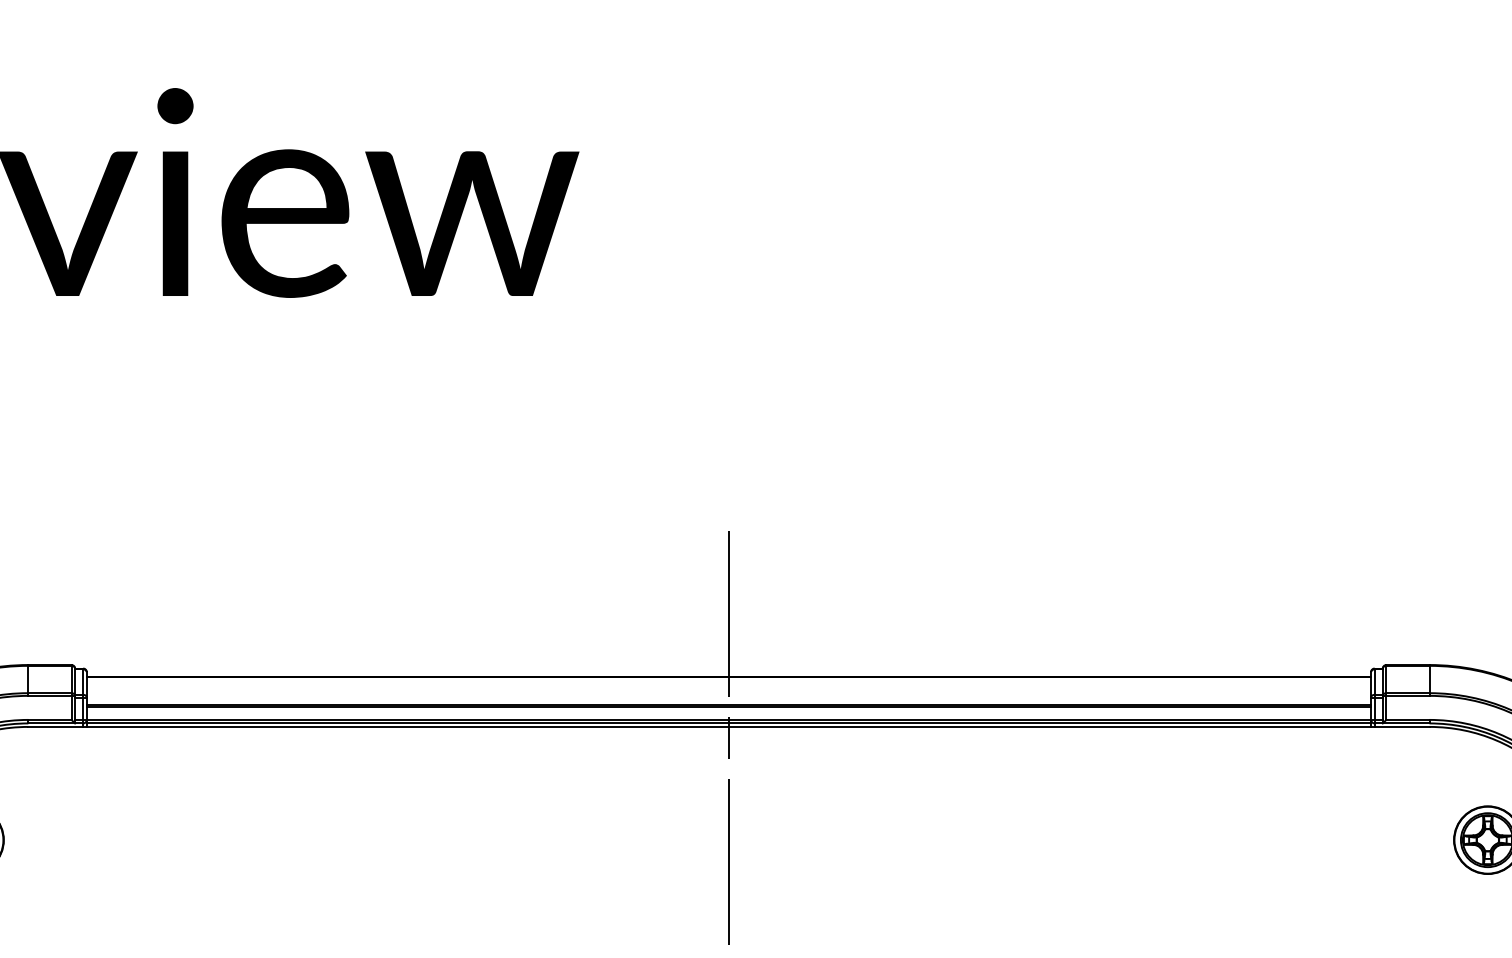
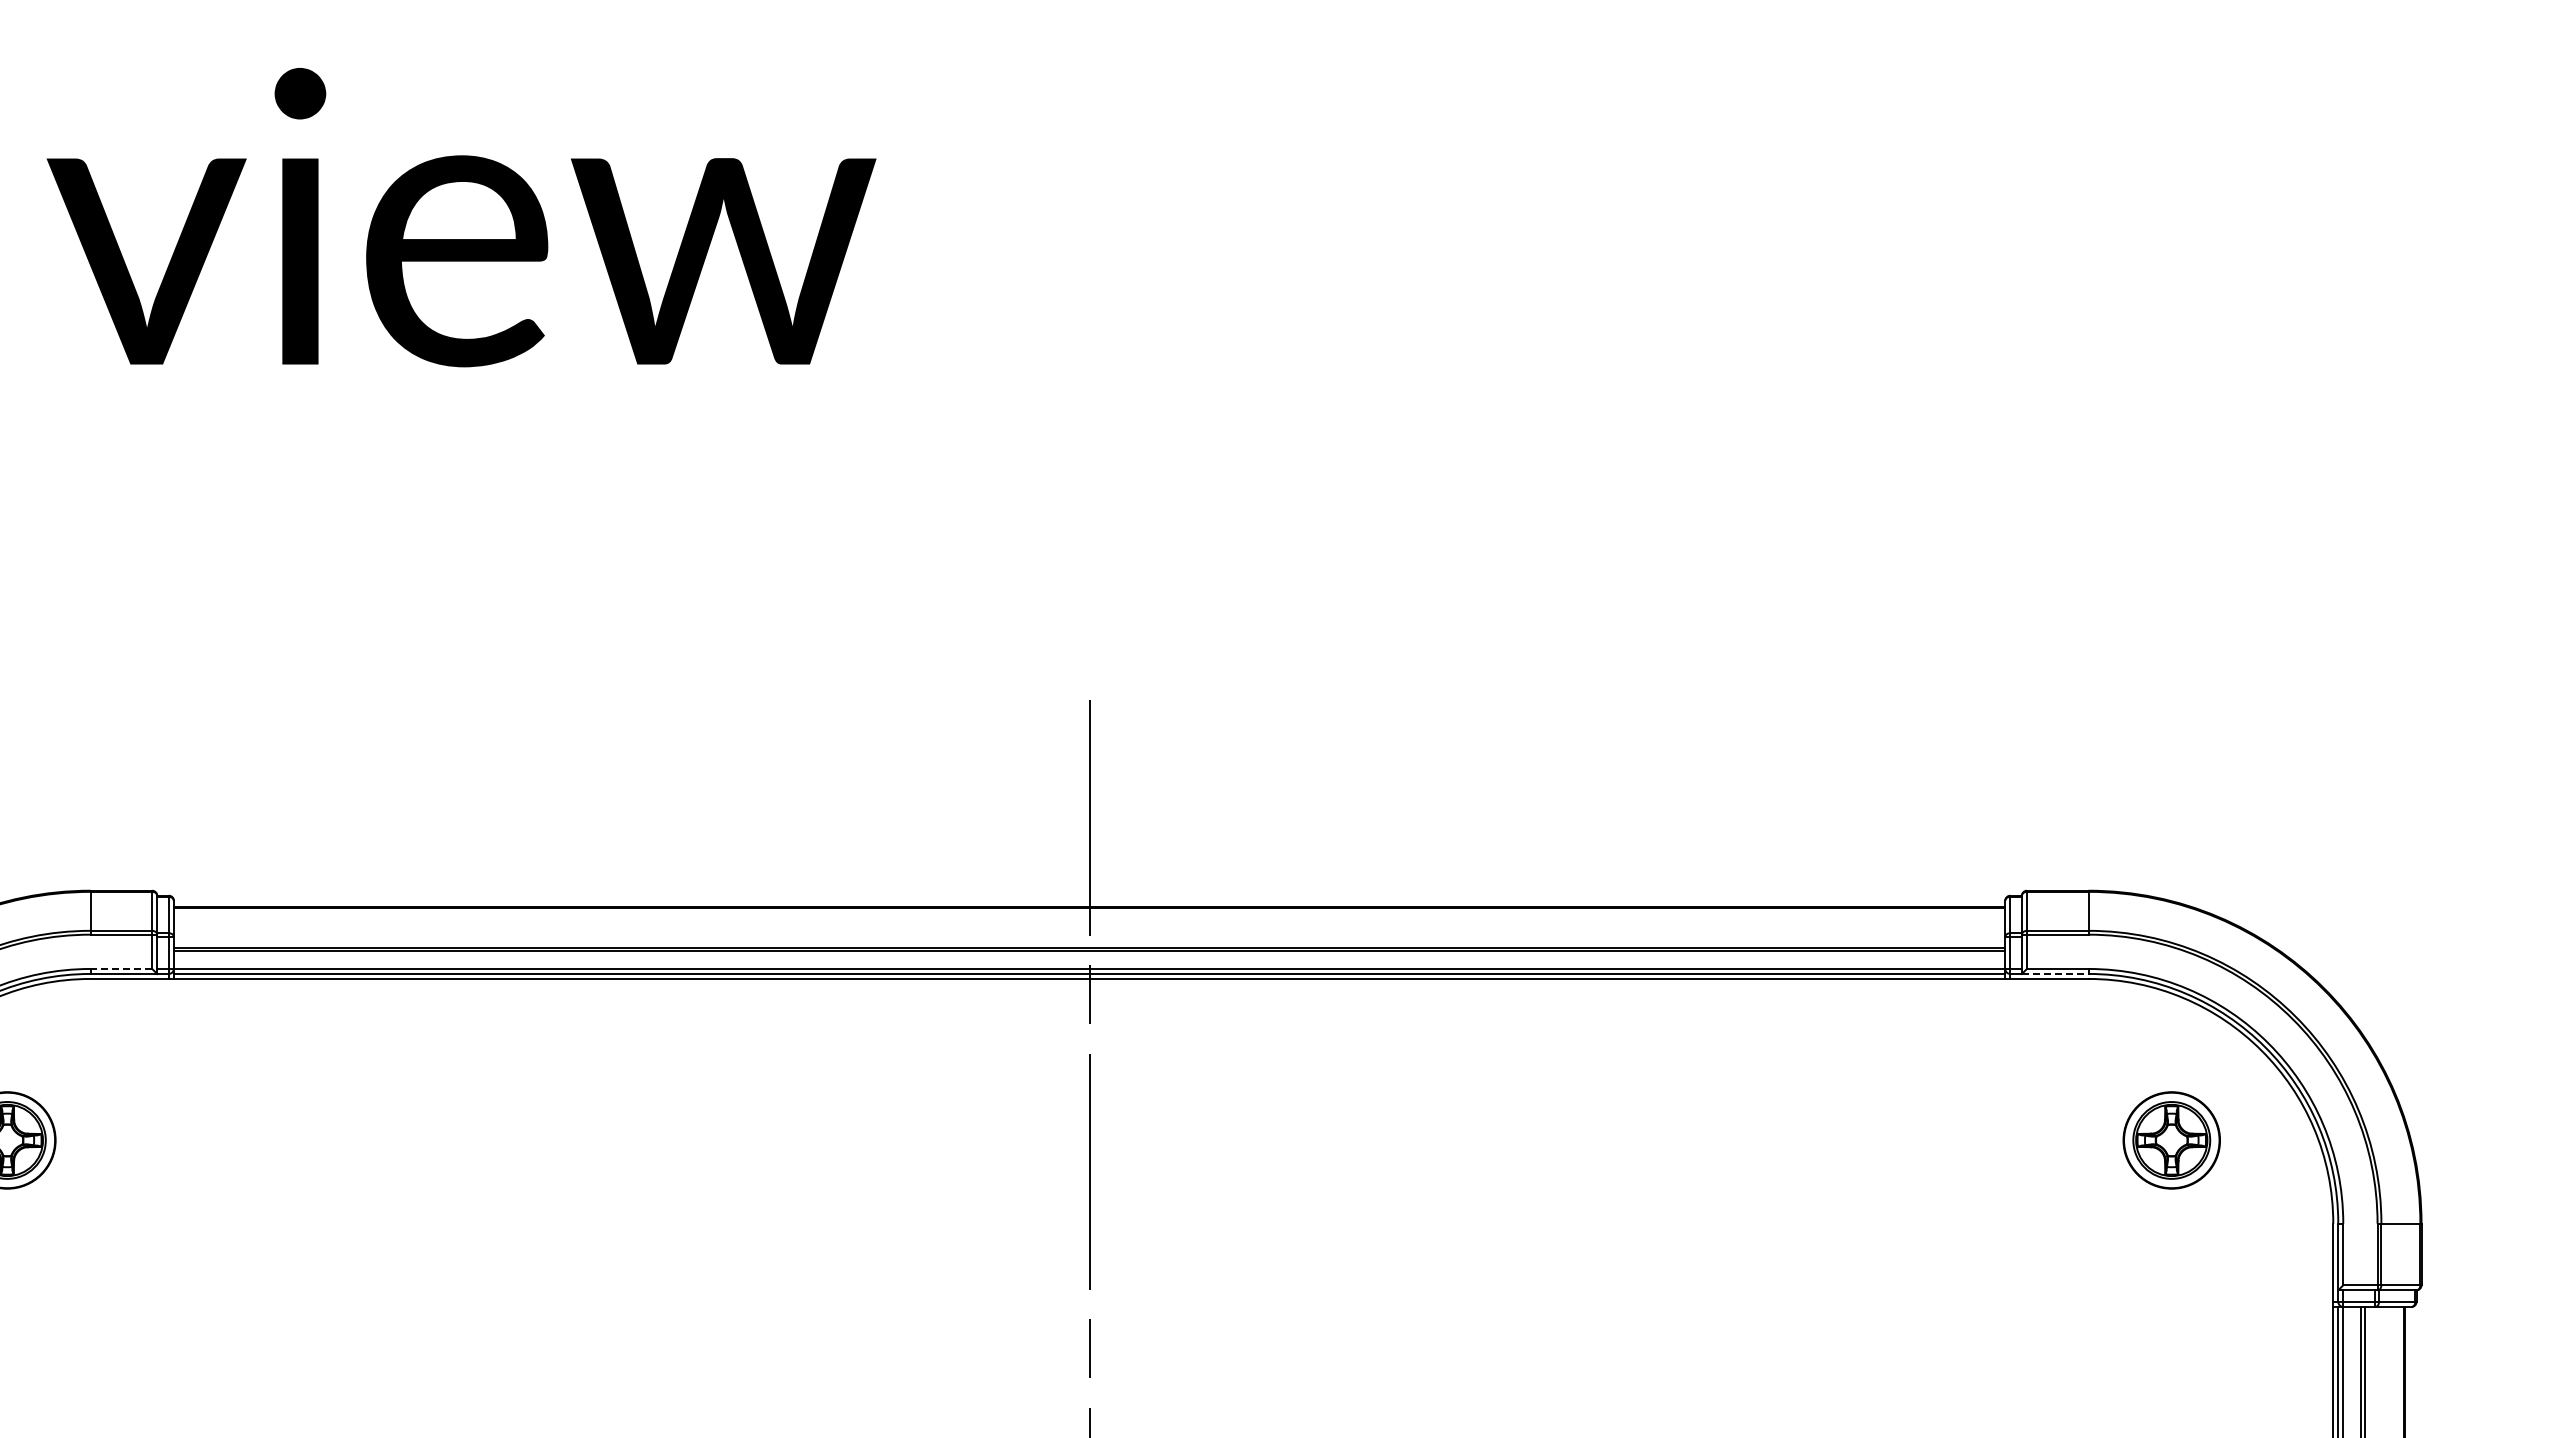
line: (50, 719) -> (121, 968), solid -> dashed
line: (1406, 723) -> (2055, 973), solid -> dashed

